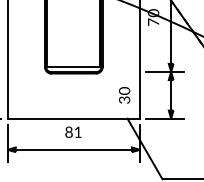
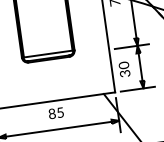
text: (124, 95) -> (124, 69), moved
text: (77, 131) -> (59, 112), 81 -> 85

